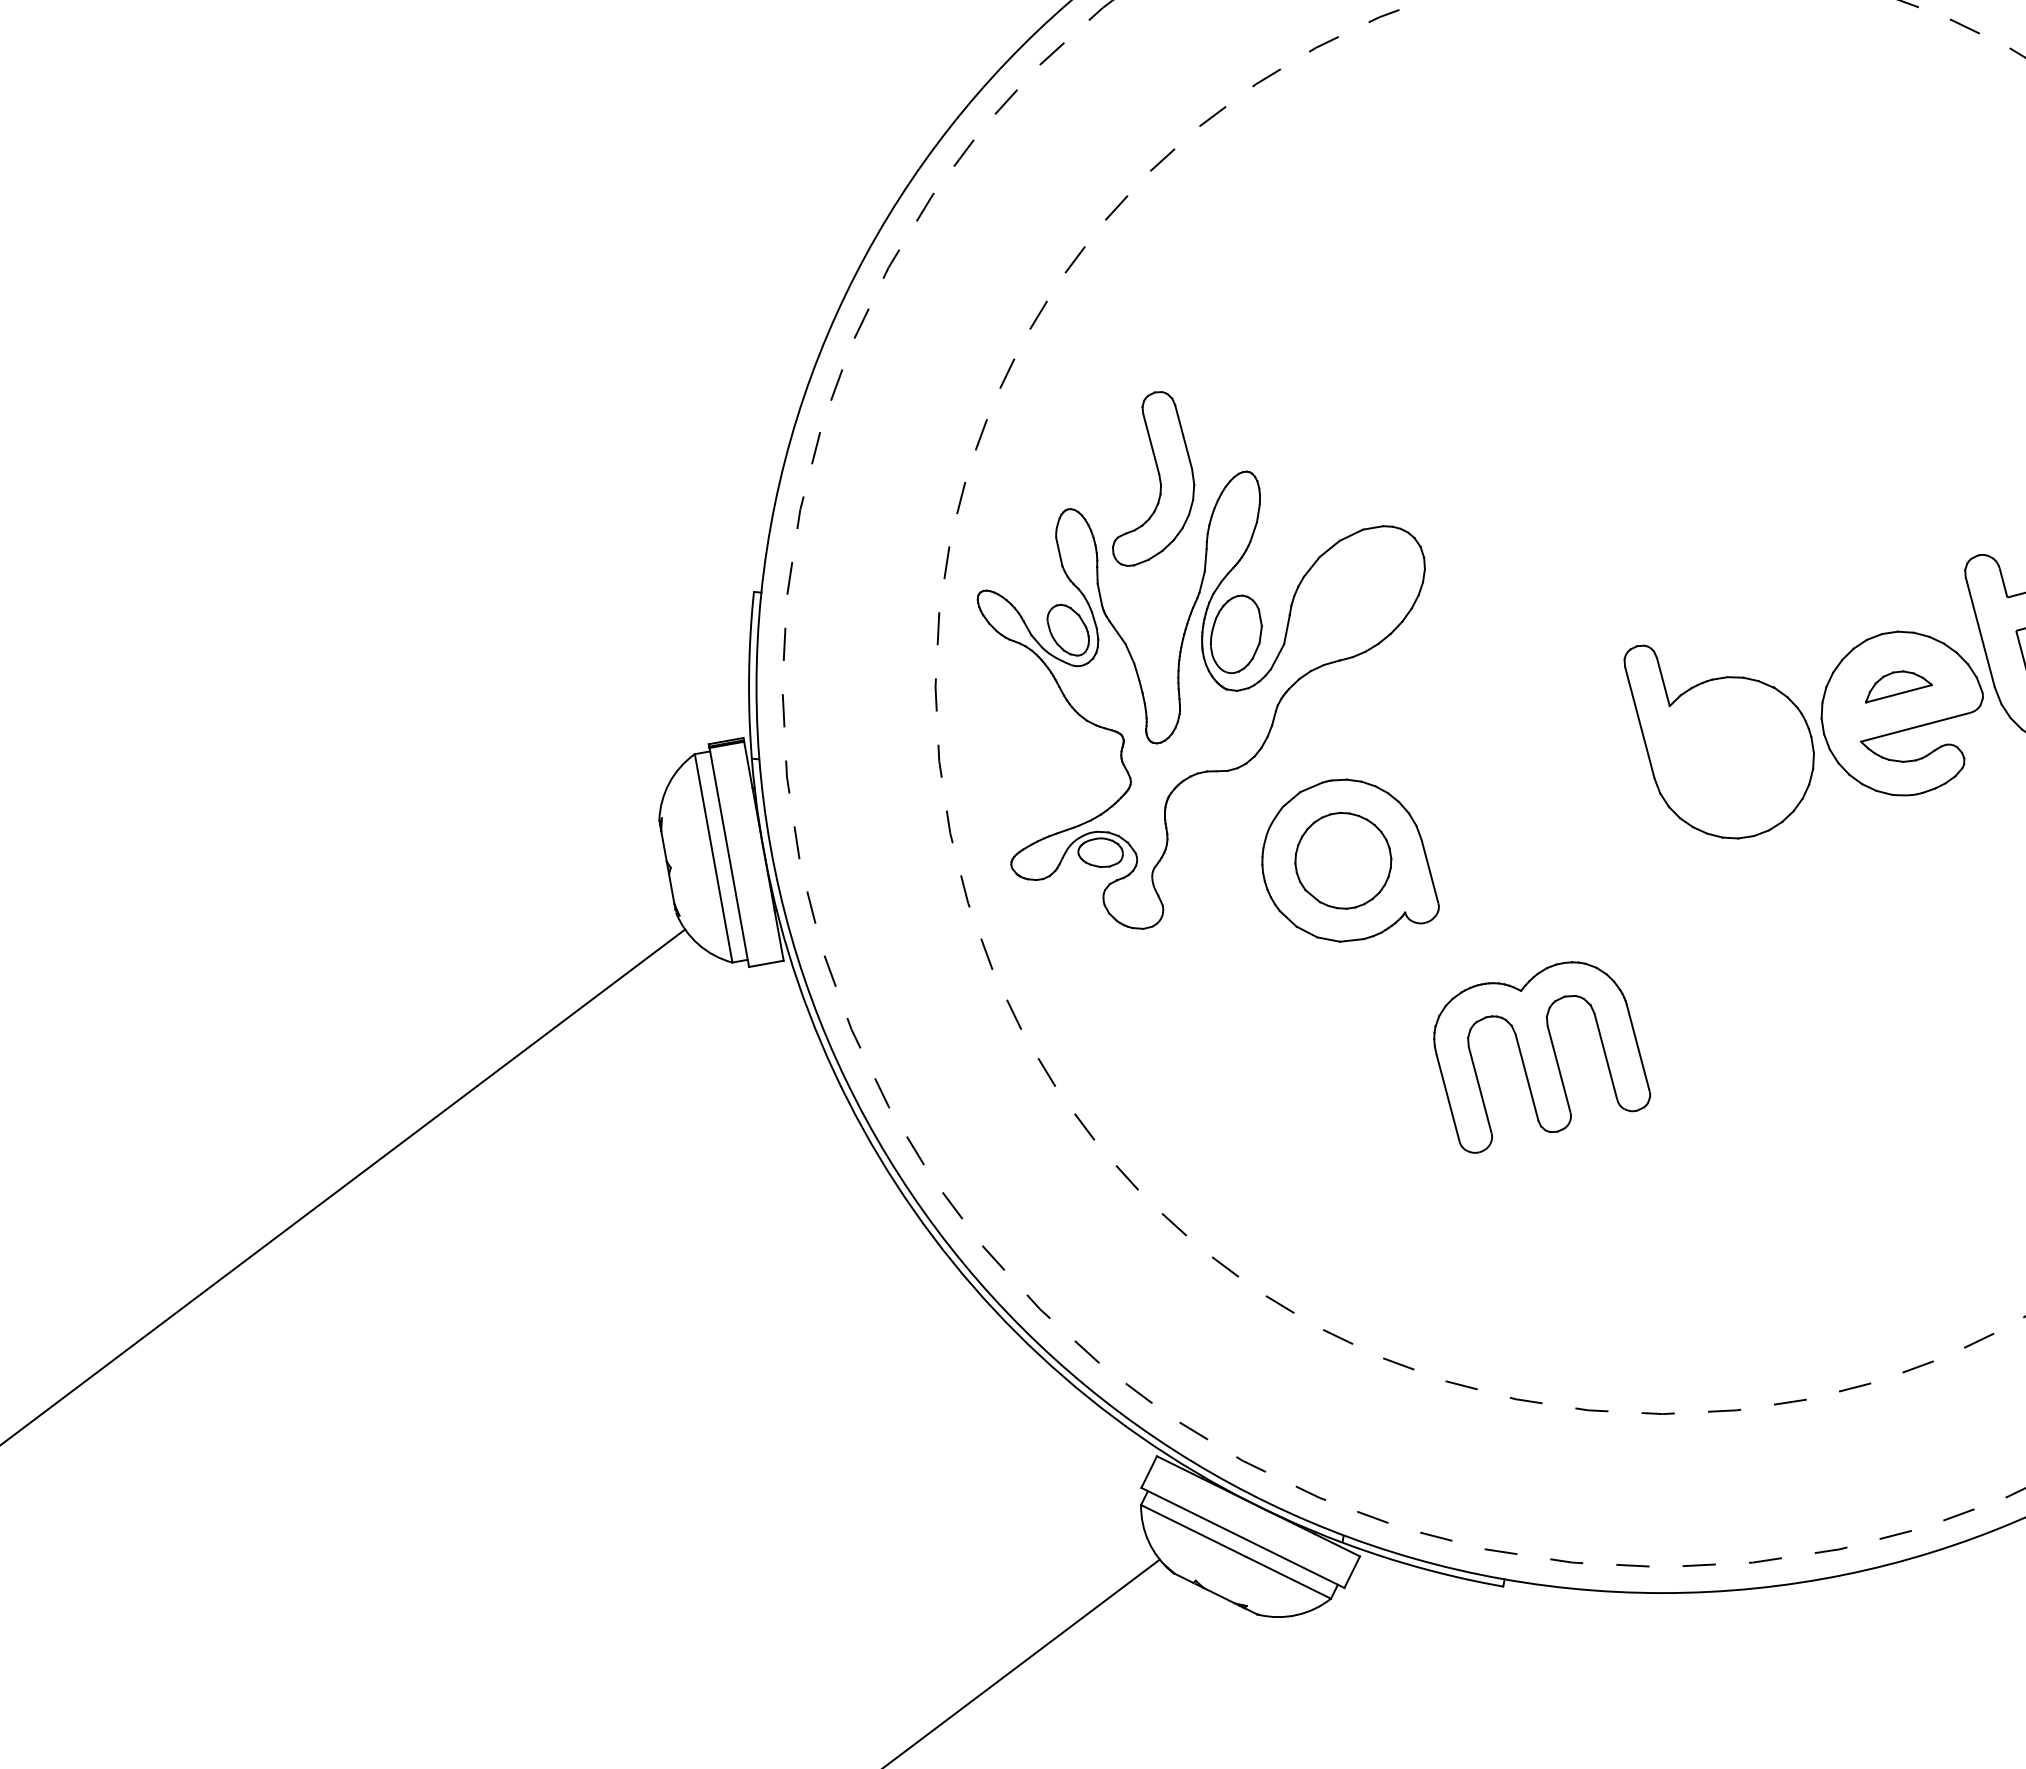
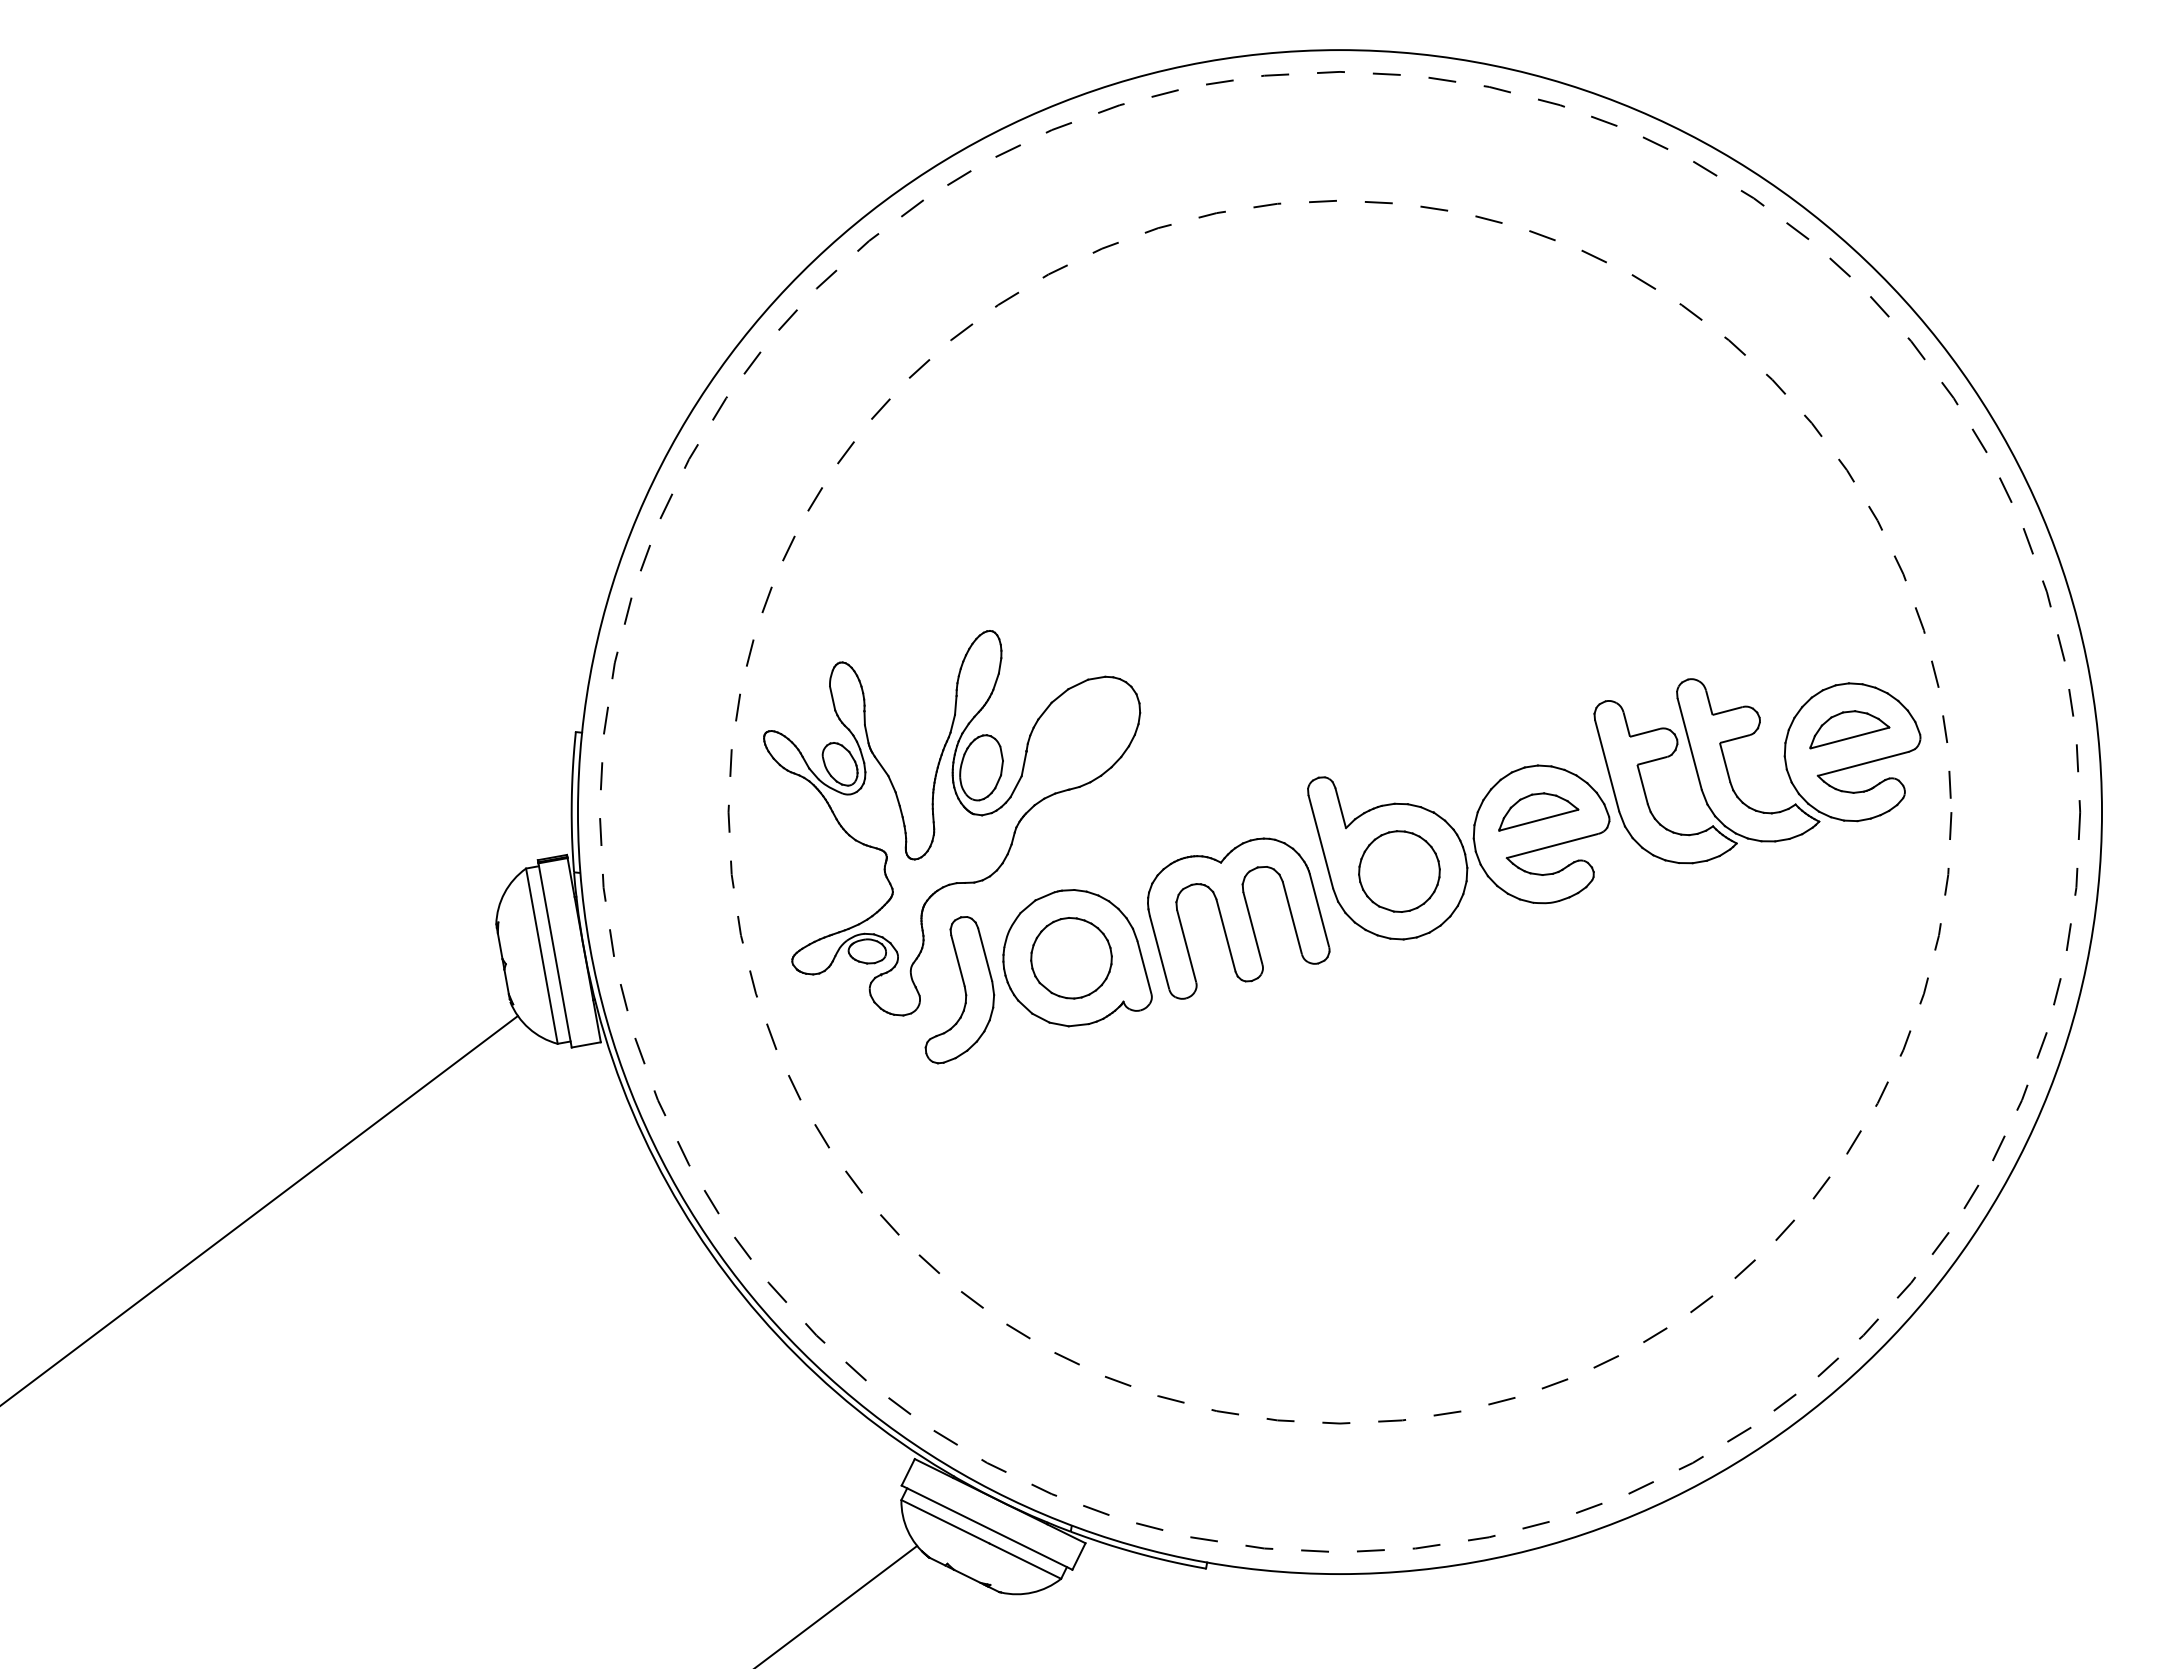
part: (1153, 479) -> (959, 990), moved
part: (1898, 686) -> (1538, 811), size x1.43
part: (1733, 757) -> (1399, 871), added
part: (1541, 1057) -> (1238, 918), moved

